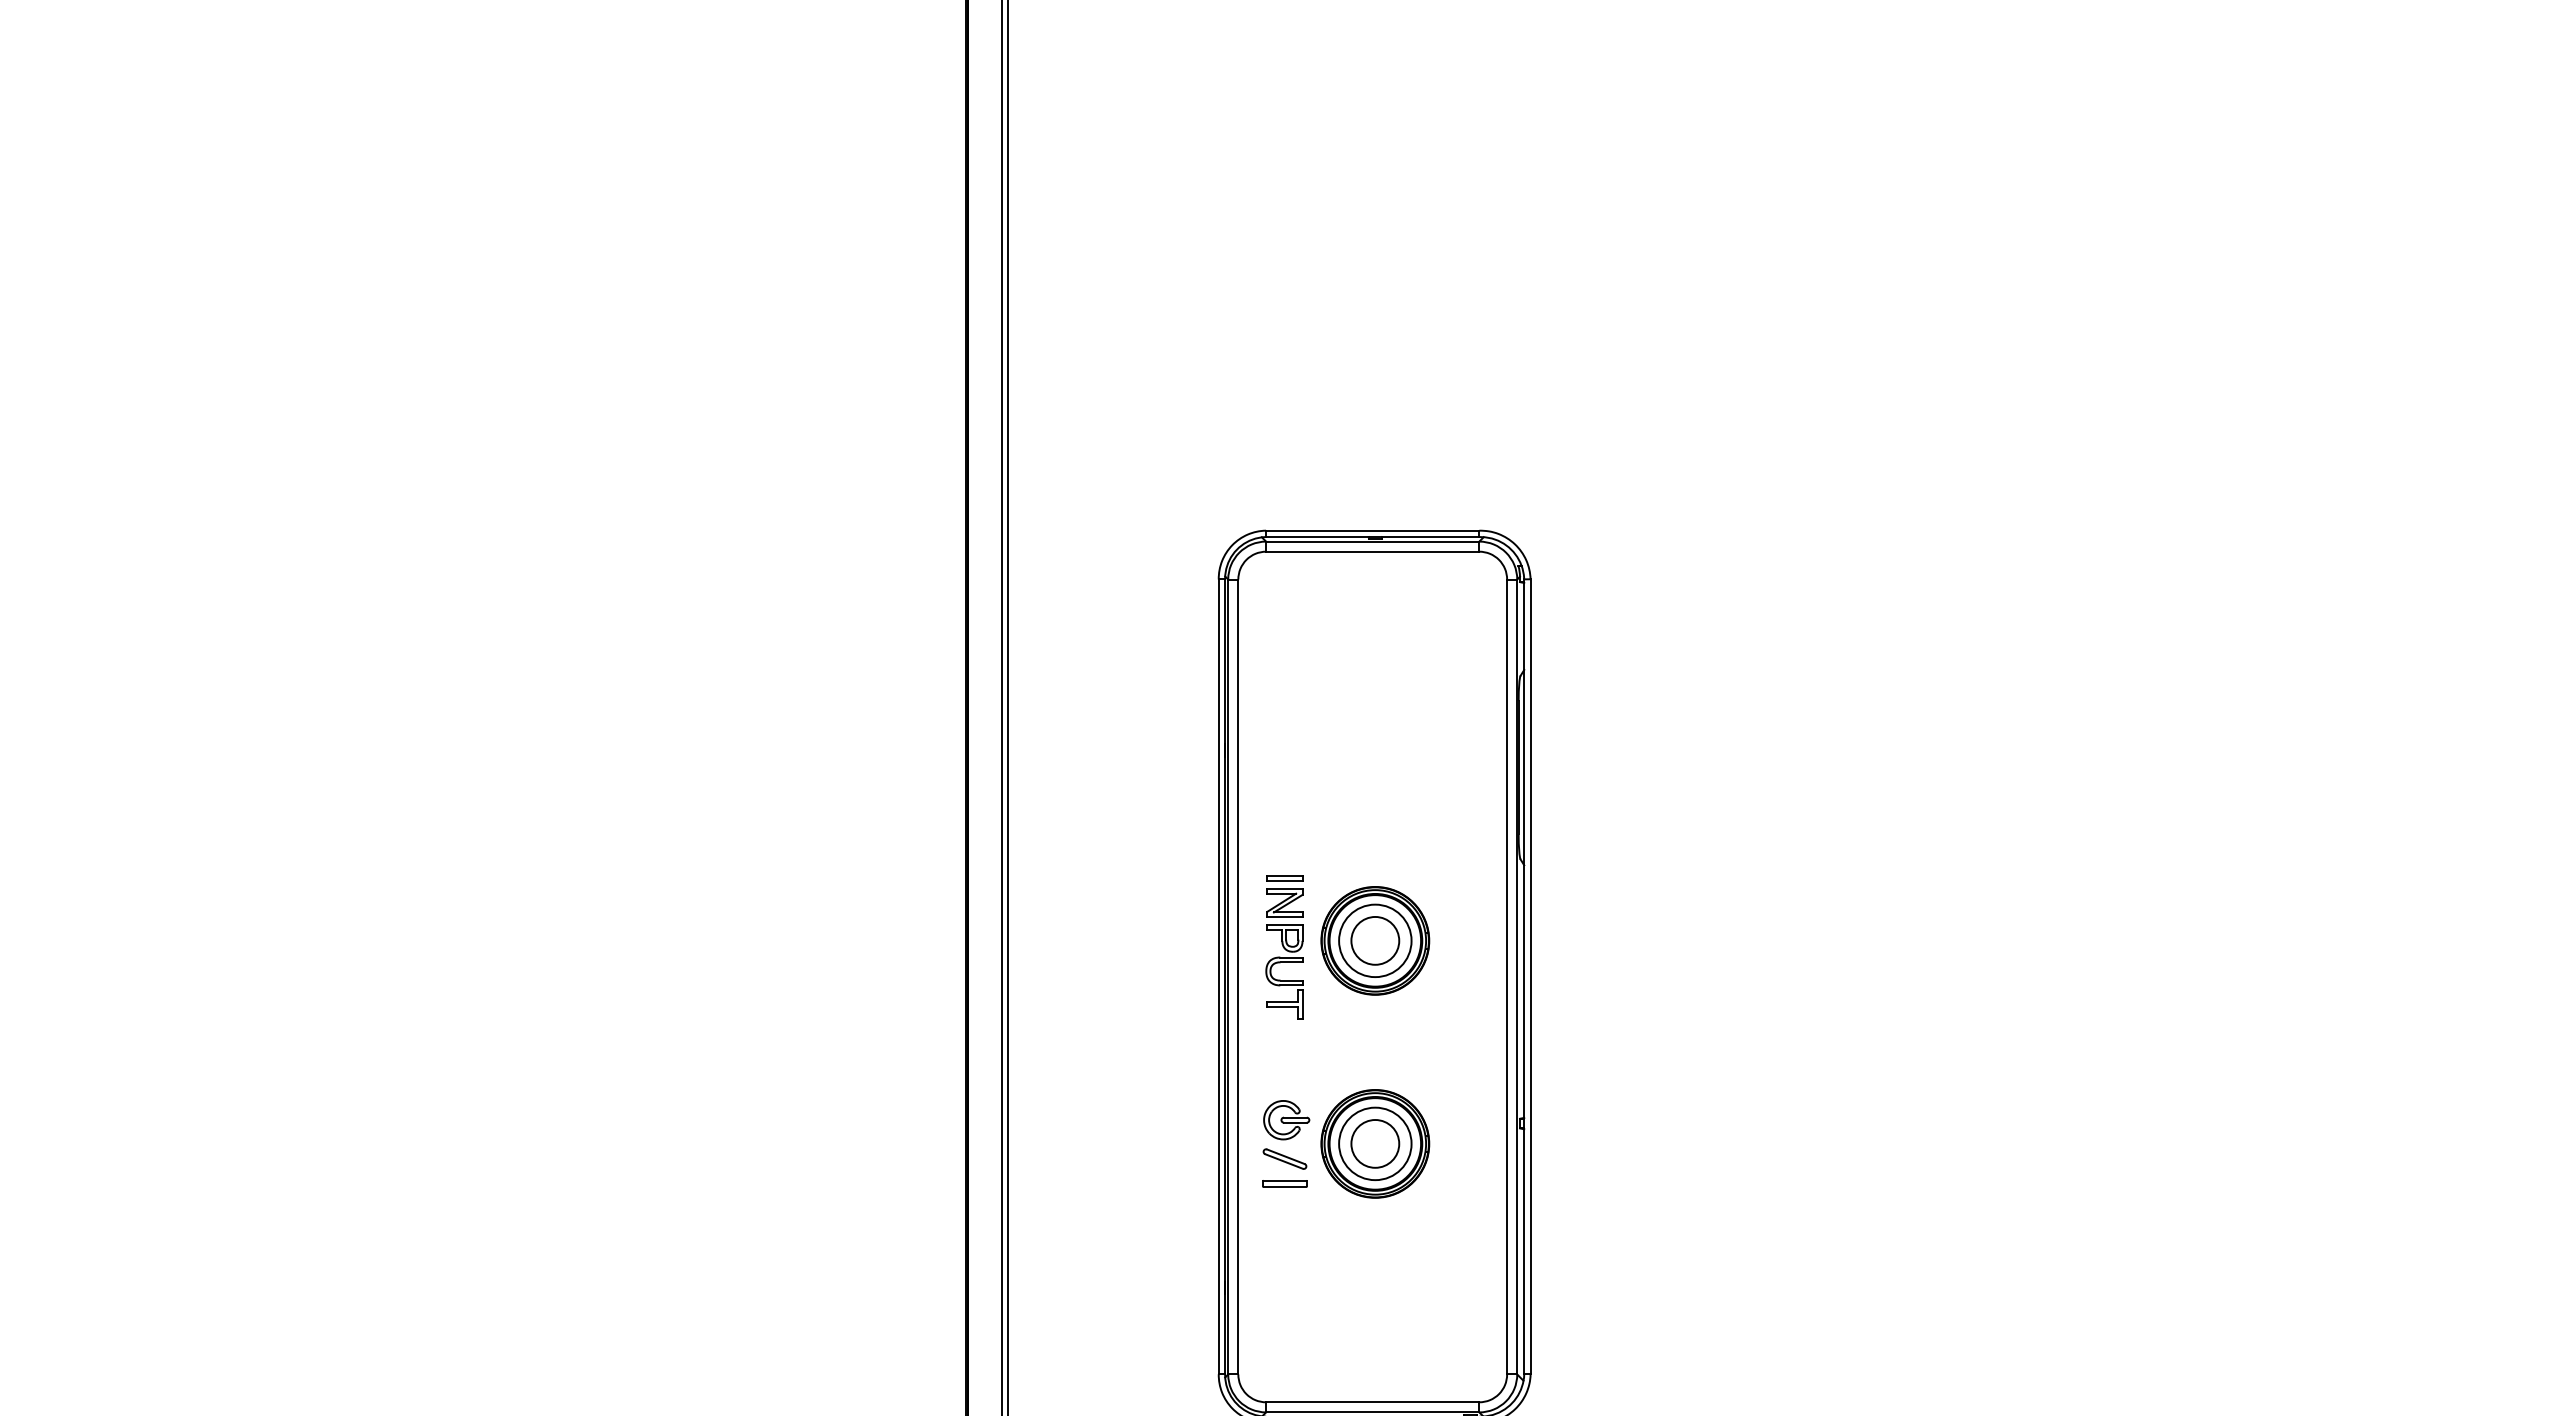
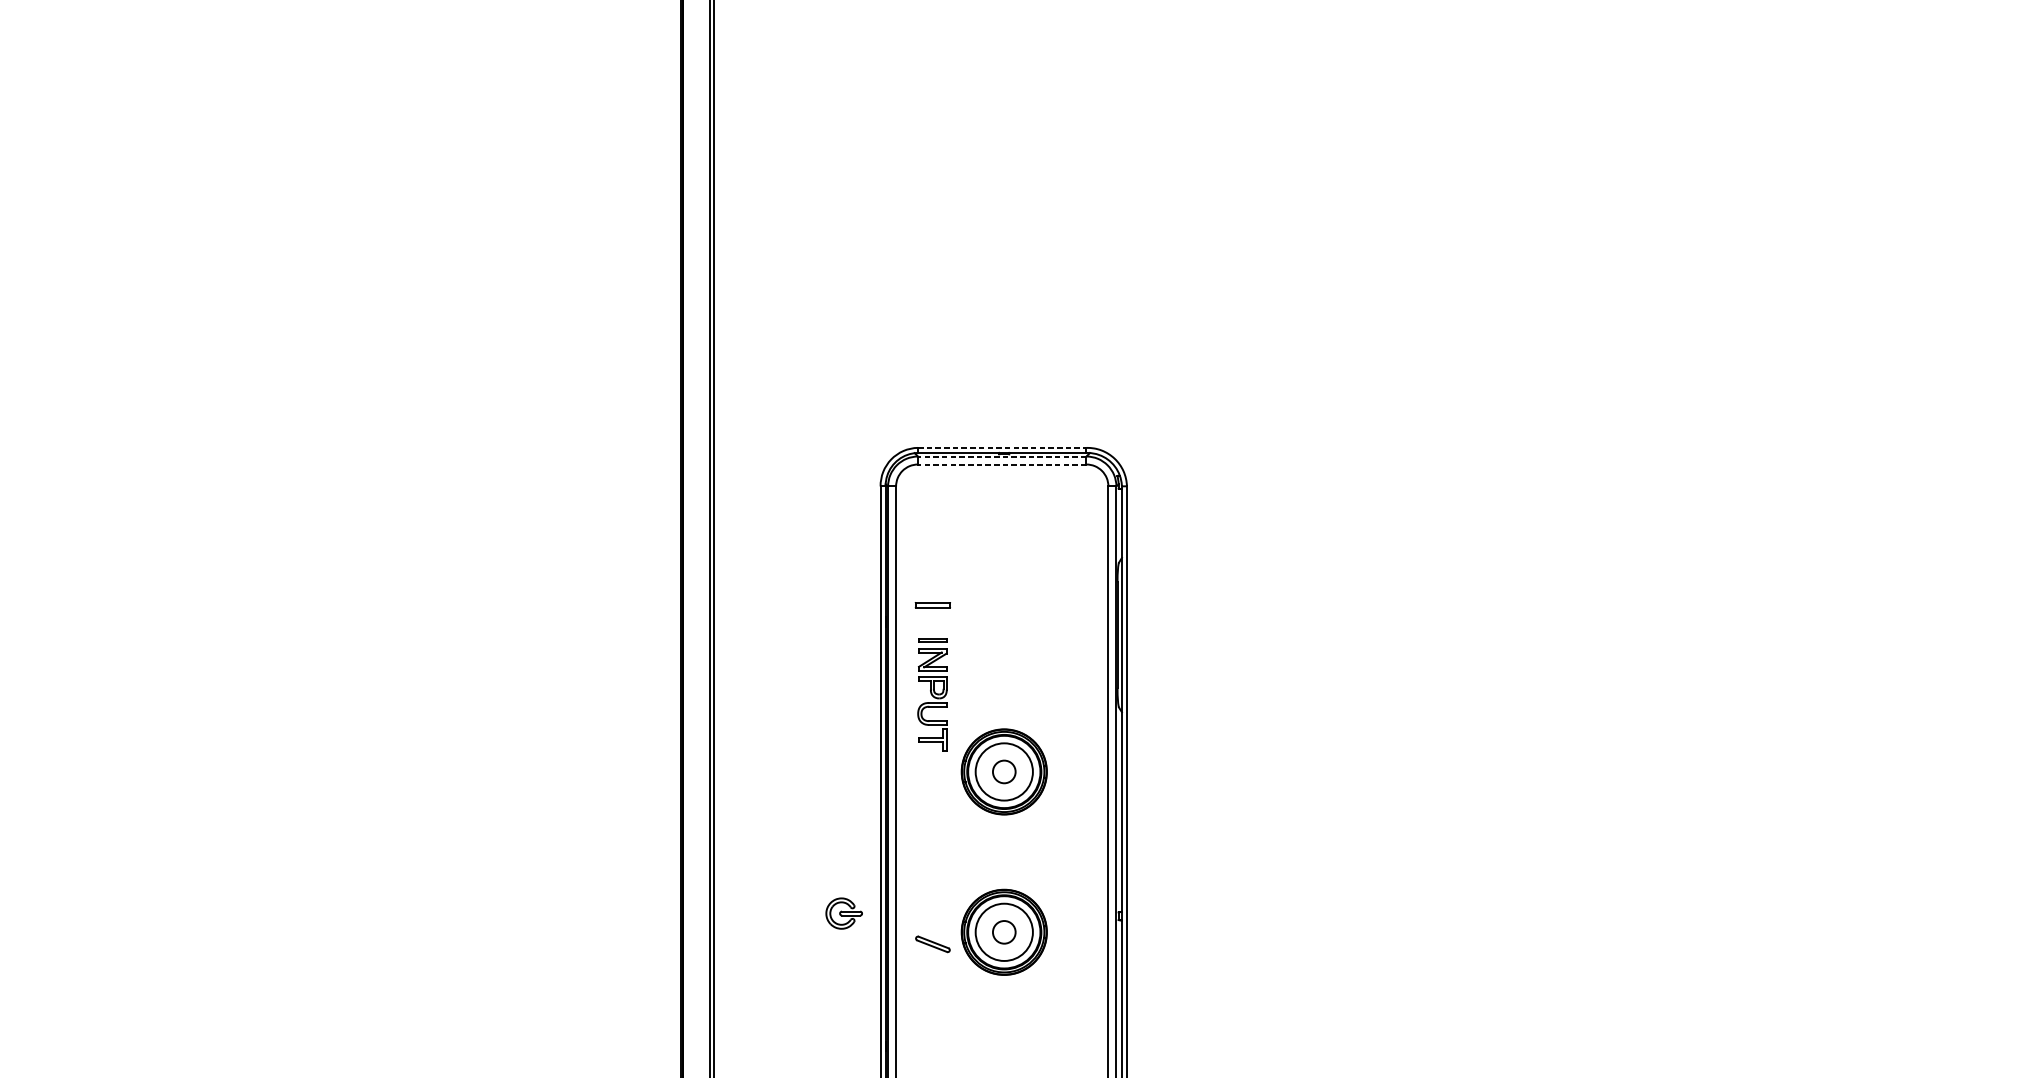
line: (1372, 530) -> (1002, 447), solid -> dashed
line: (1372, 541) -> (1002, 456), solid -> dashed
line: (1372, 551) -> (1002, 464), solid -> dashed
circle: (1375, 940) -> (1004, 771), size x0.6
part: (1284, 947) -> (932, 695), moved
part: (1286, 1120) -> (844, 913), moved
circle: (1375, 1143) -> (1004, 932), size x0.6
part: (1284, 1183) -> (932, 604), moved

